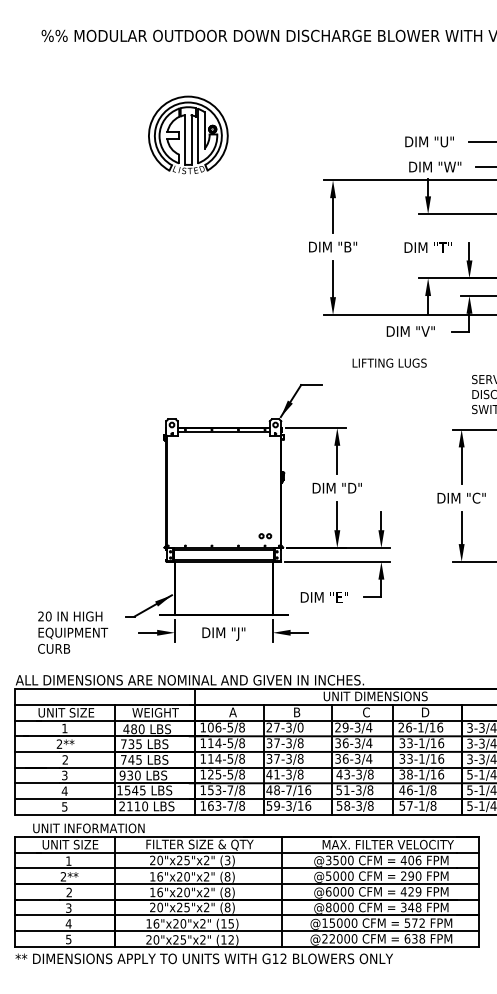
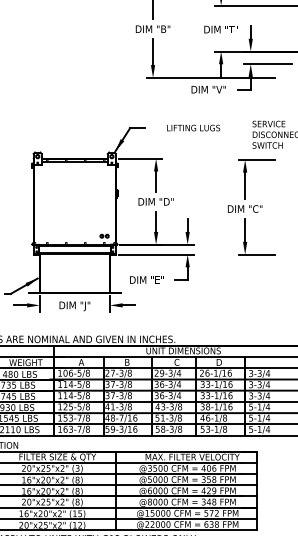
text: (389, 362) -> (193, 127), moved
text: (300, 727) -> (129, 373), 27-3/0 -> 27-3/8
text: (409, 805) -> (207, 429), 57-1/8 -> 53-1/8
text: (411, 875) -> (209, 479), 290 -> 358

